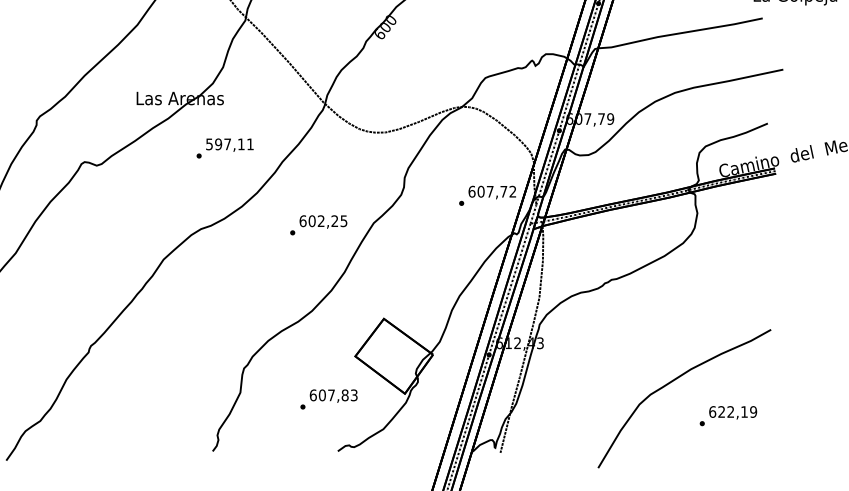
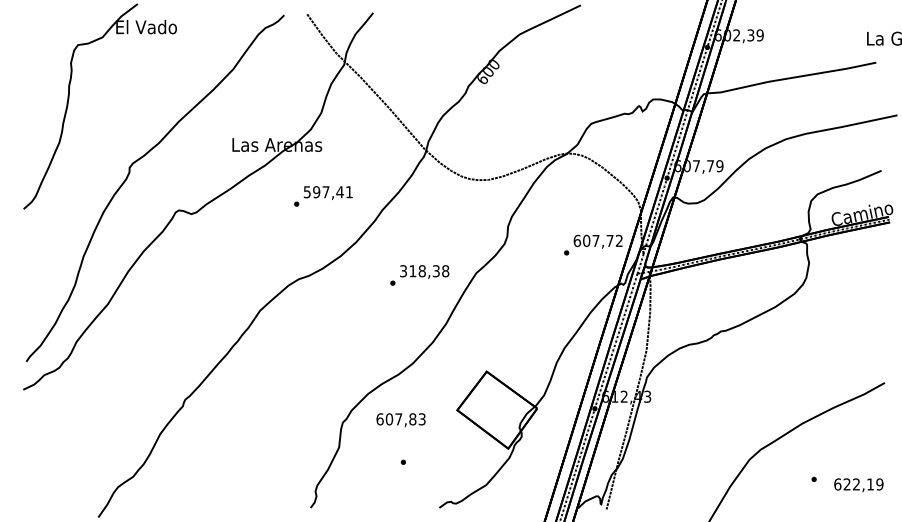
text: (240, 144) -> (339, 192), 597,11 -> 597,41
text: (323, 221) -> (424, 271), 602,25 -> 318,38
text: (333, 396) -> (400, 420), moved
text: (732, 413) -> (858, 485), moved

